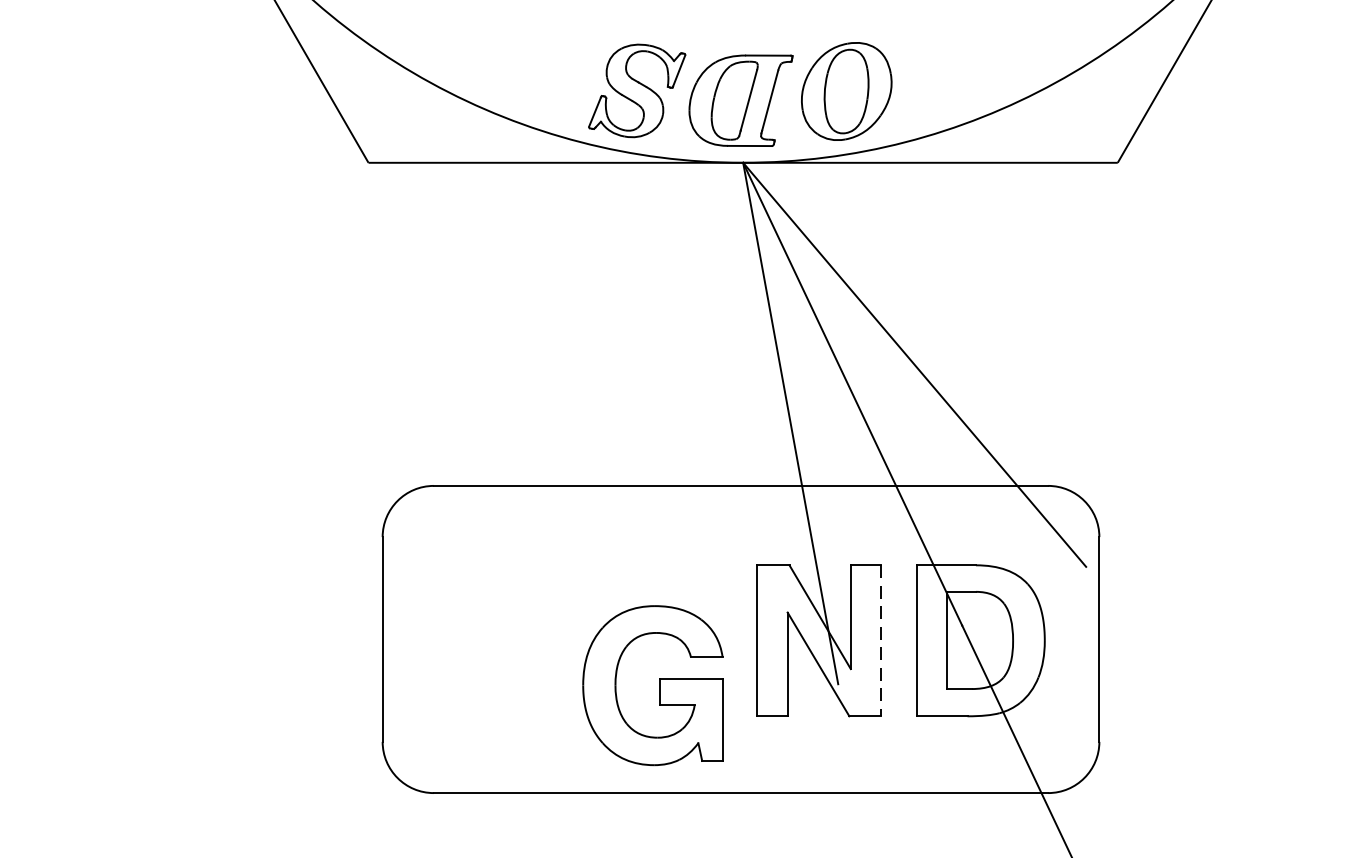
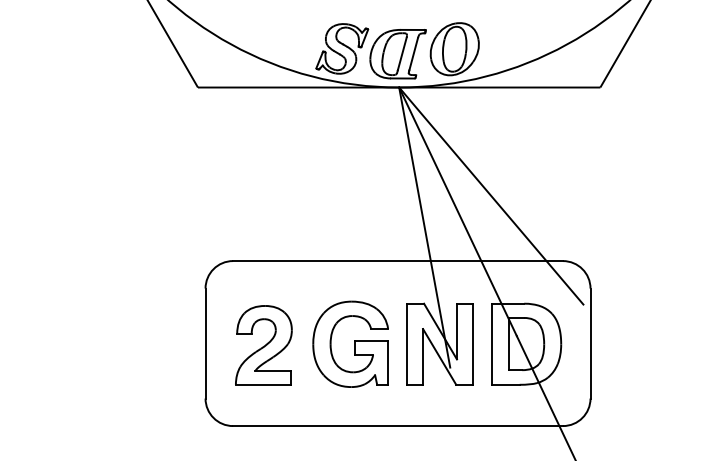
line: (881, 641) -> (473, 344), dashed -> solid
part: (490, 643) -> (263, 345), added
part: (652, 684) -> (350, 343), moved

